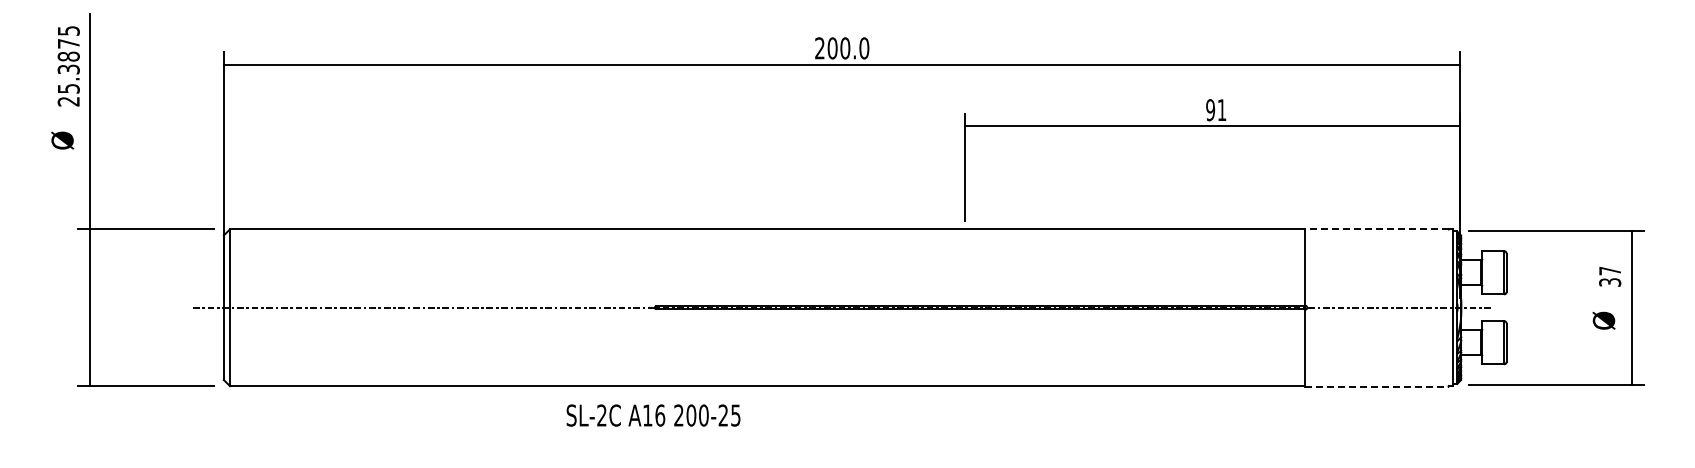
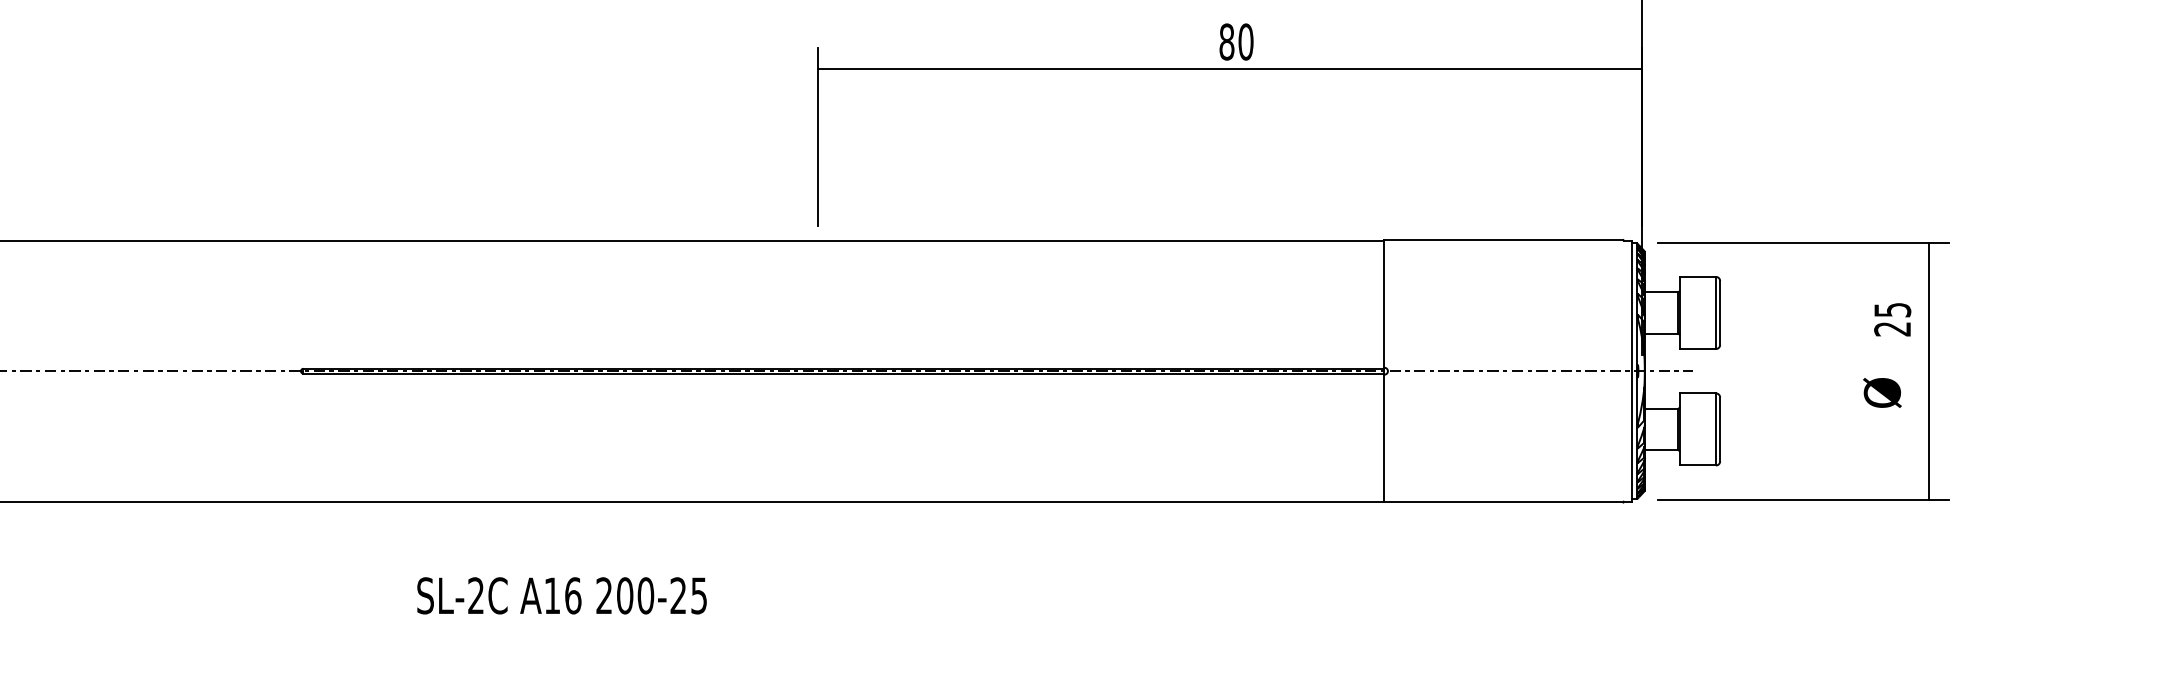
text: (1216, 110) -> (1236, 42), 91 -> 80
line: (1376, 228) -> (1503, 239), dashed -> solid
text: (1610, 276) -> (1893, 319), 37 -> 25
line: (1376, 386) -> (1503, 502), dashed -> solid
text: (653, 415) -> (561, 595), moved

